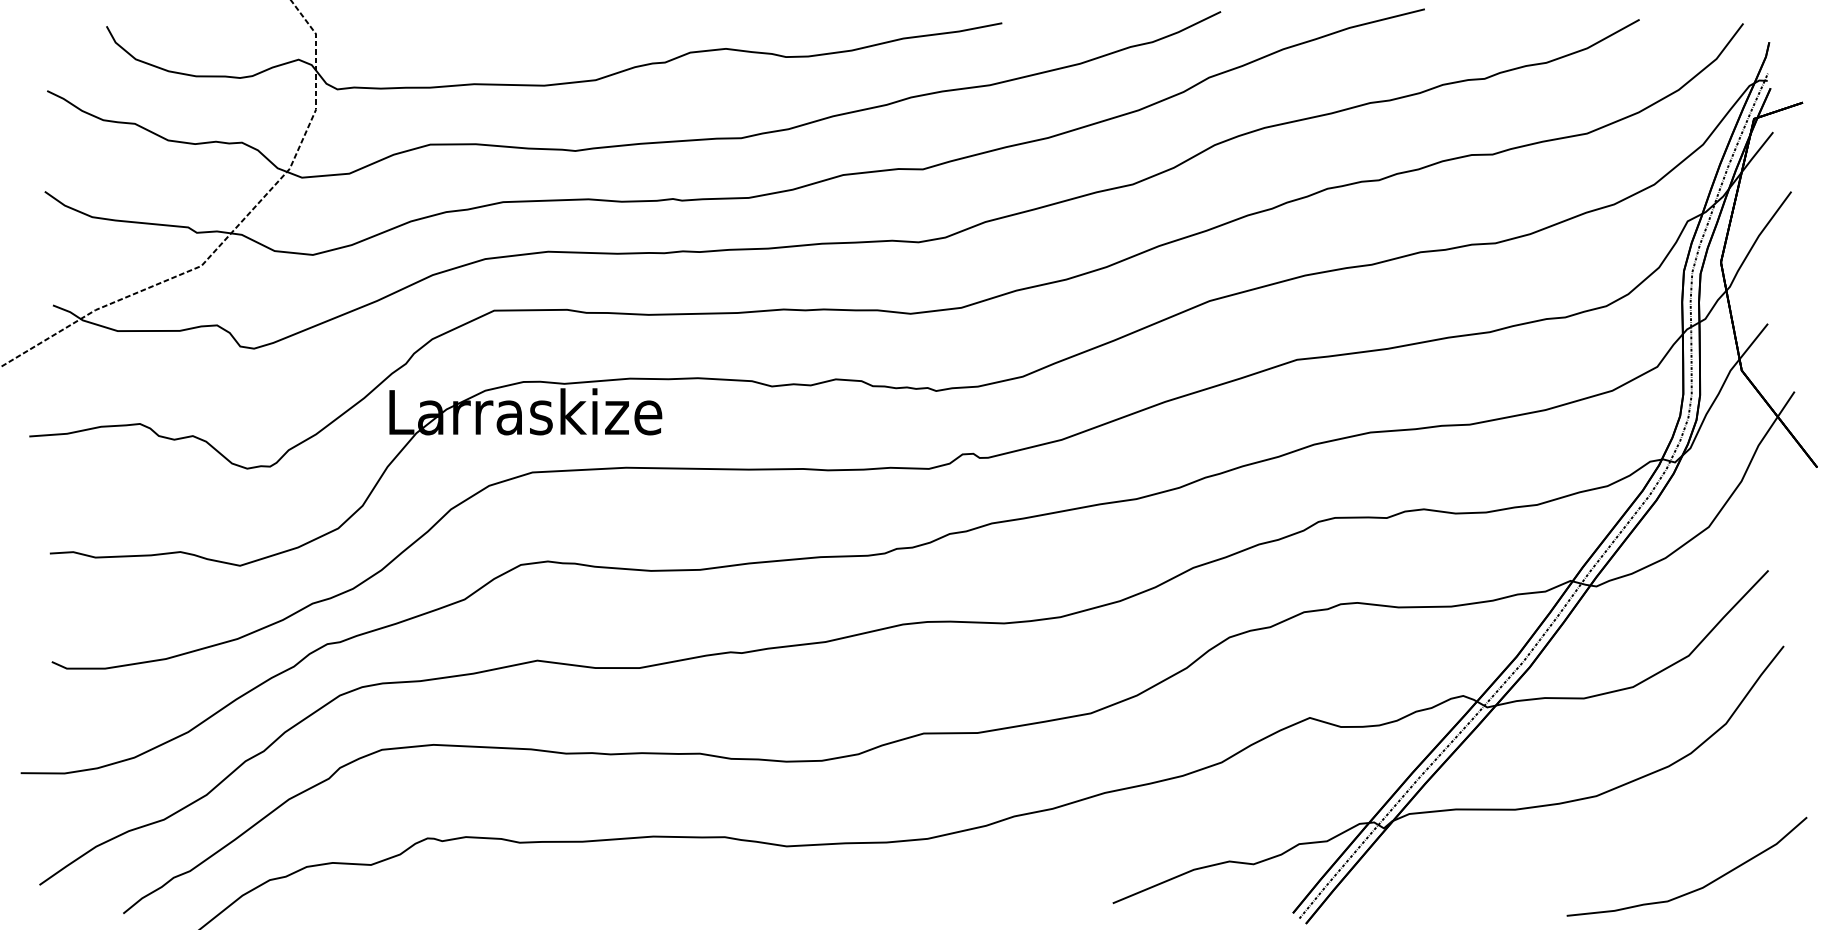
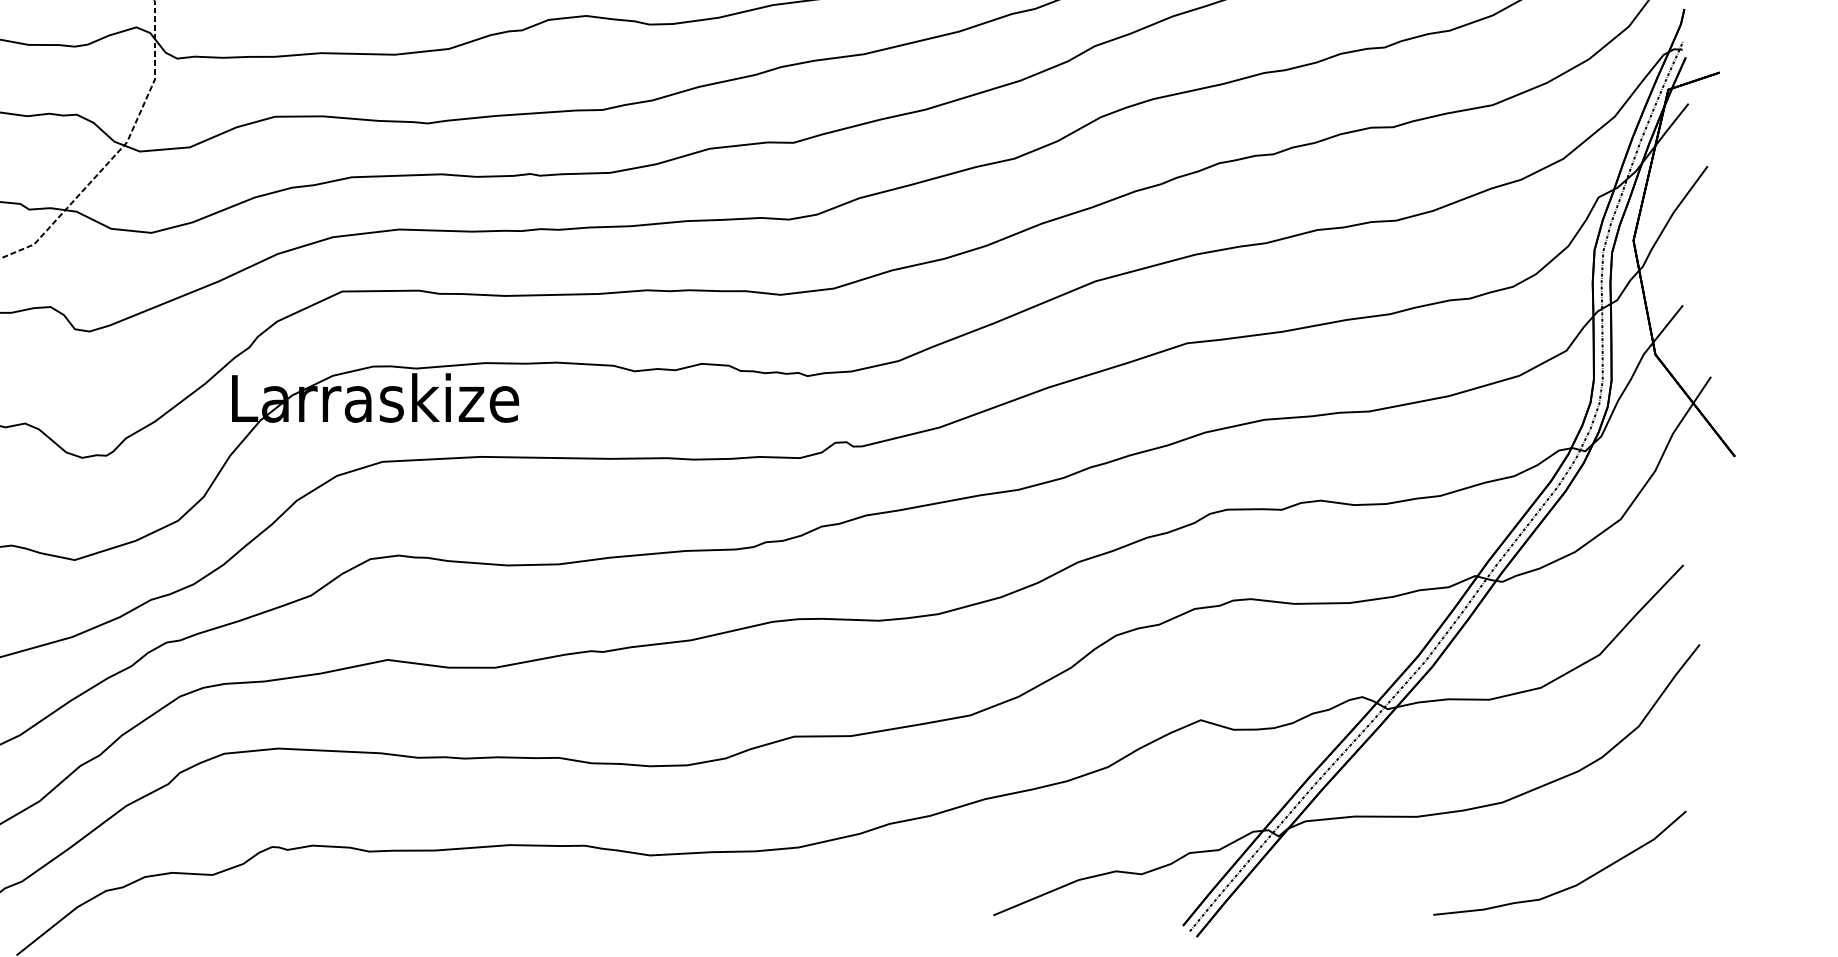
part: (1697, 888) -> (1570, 886), moved

